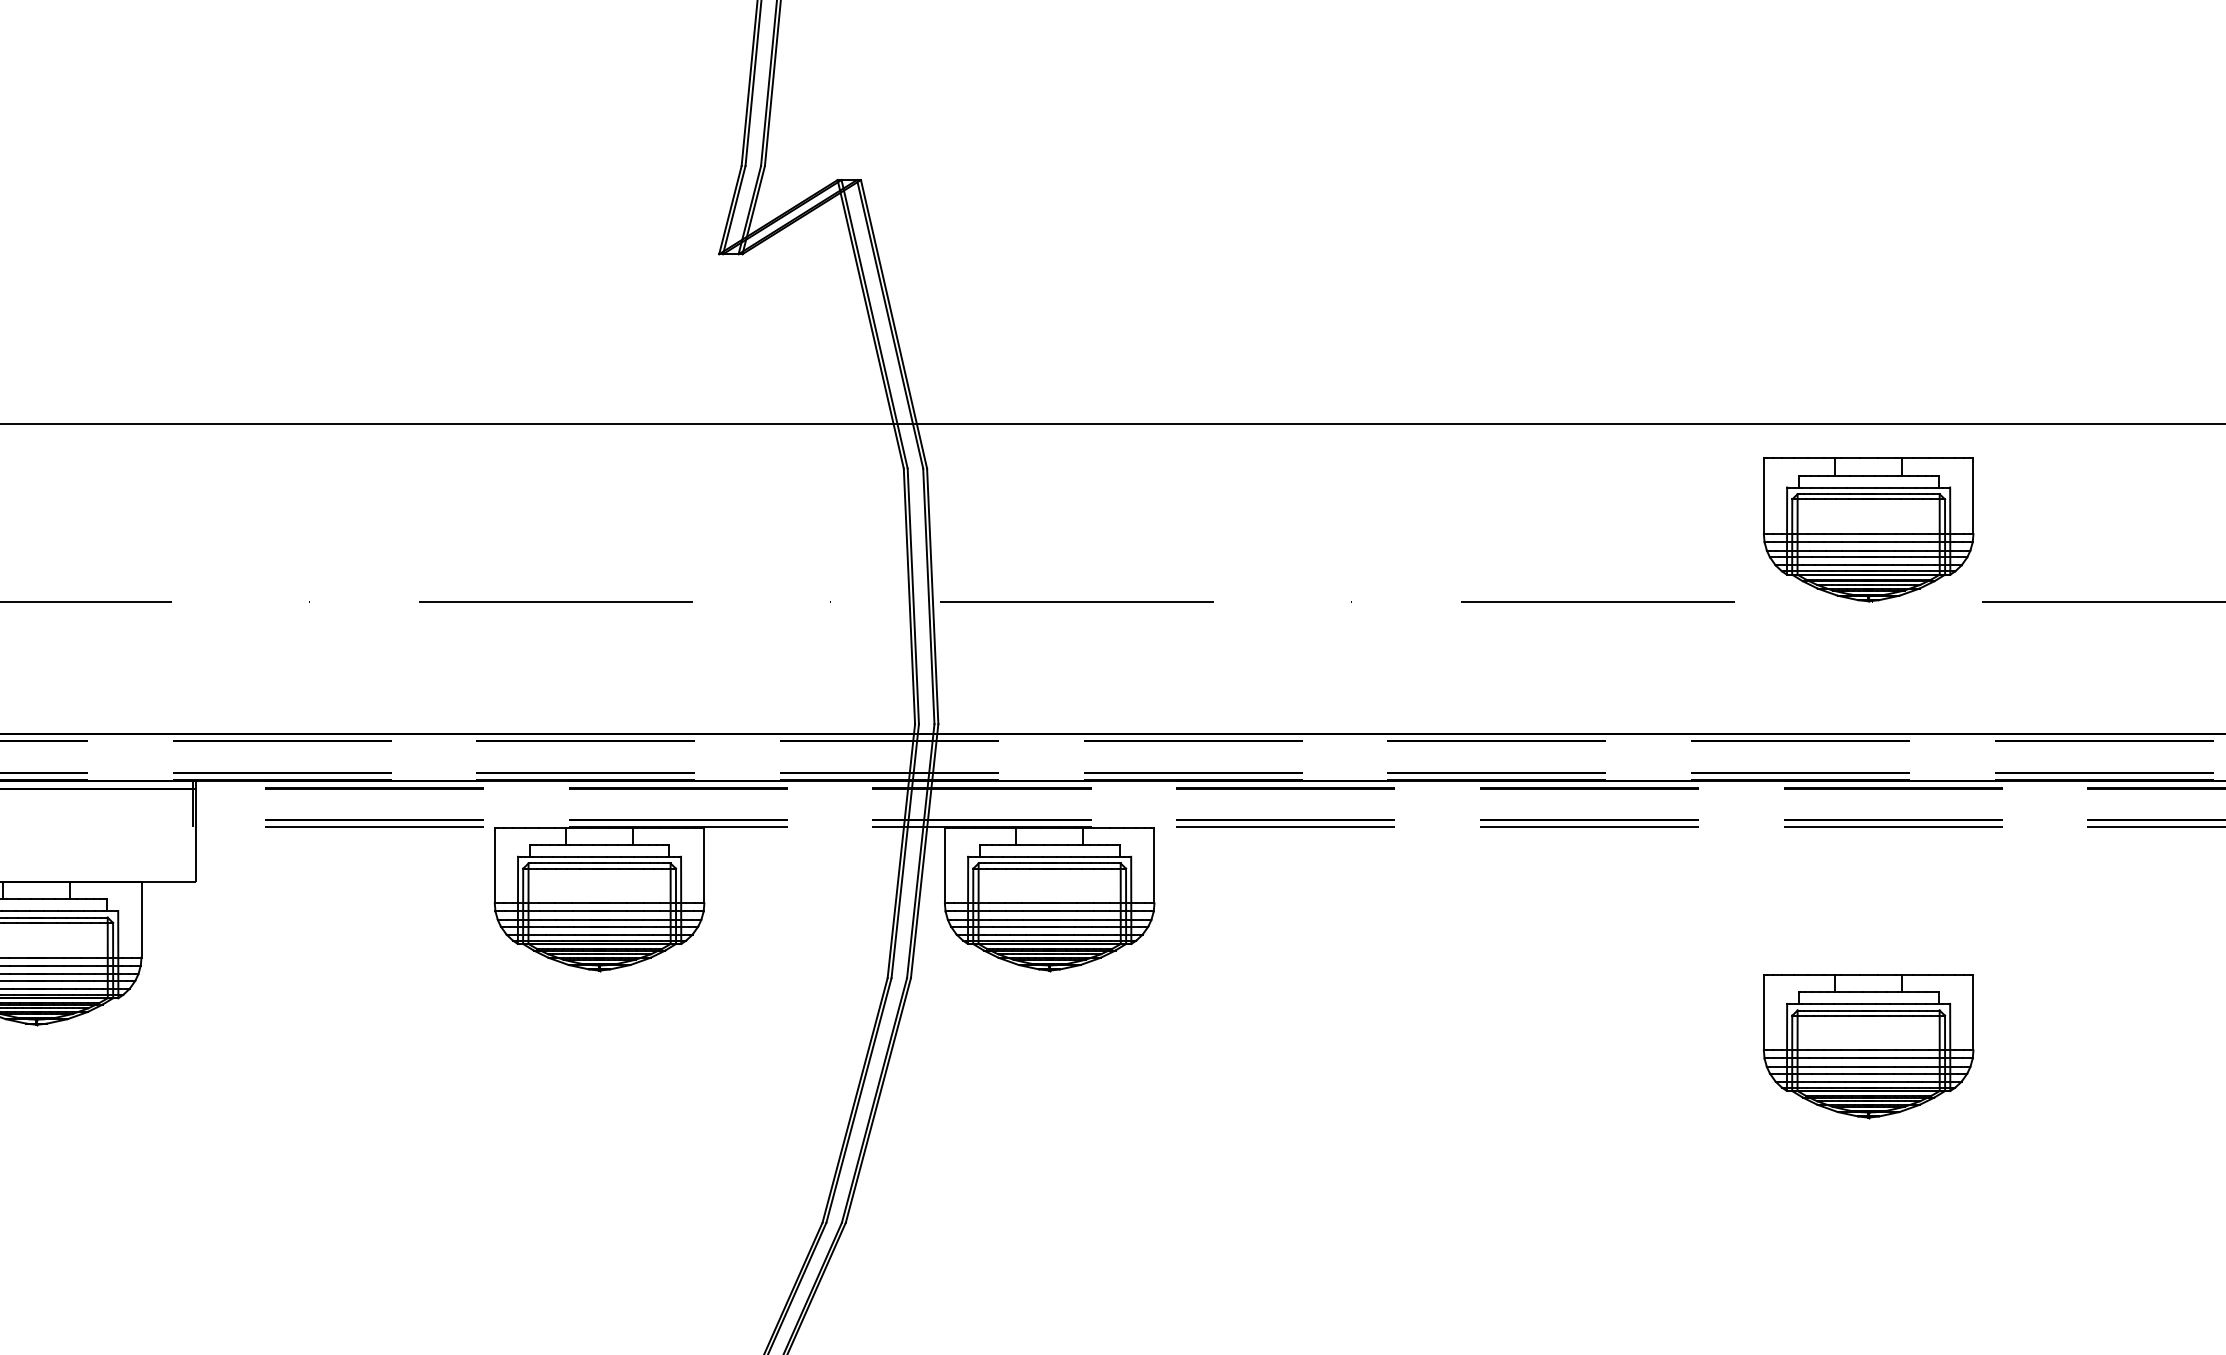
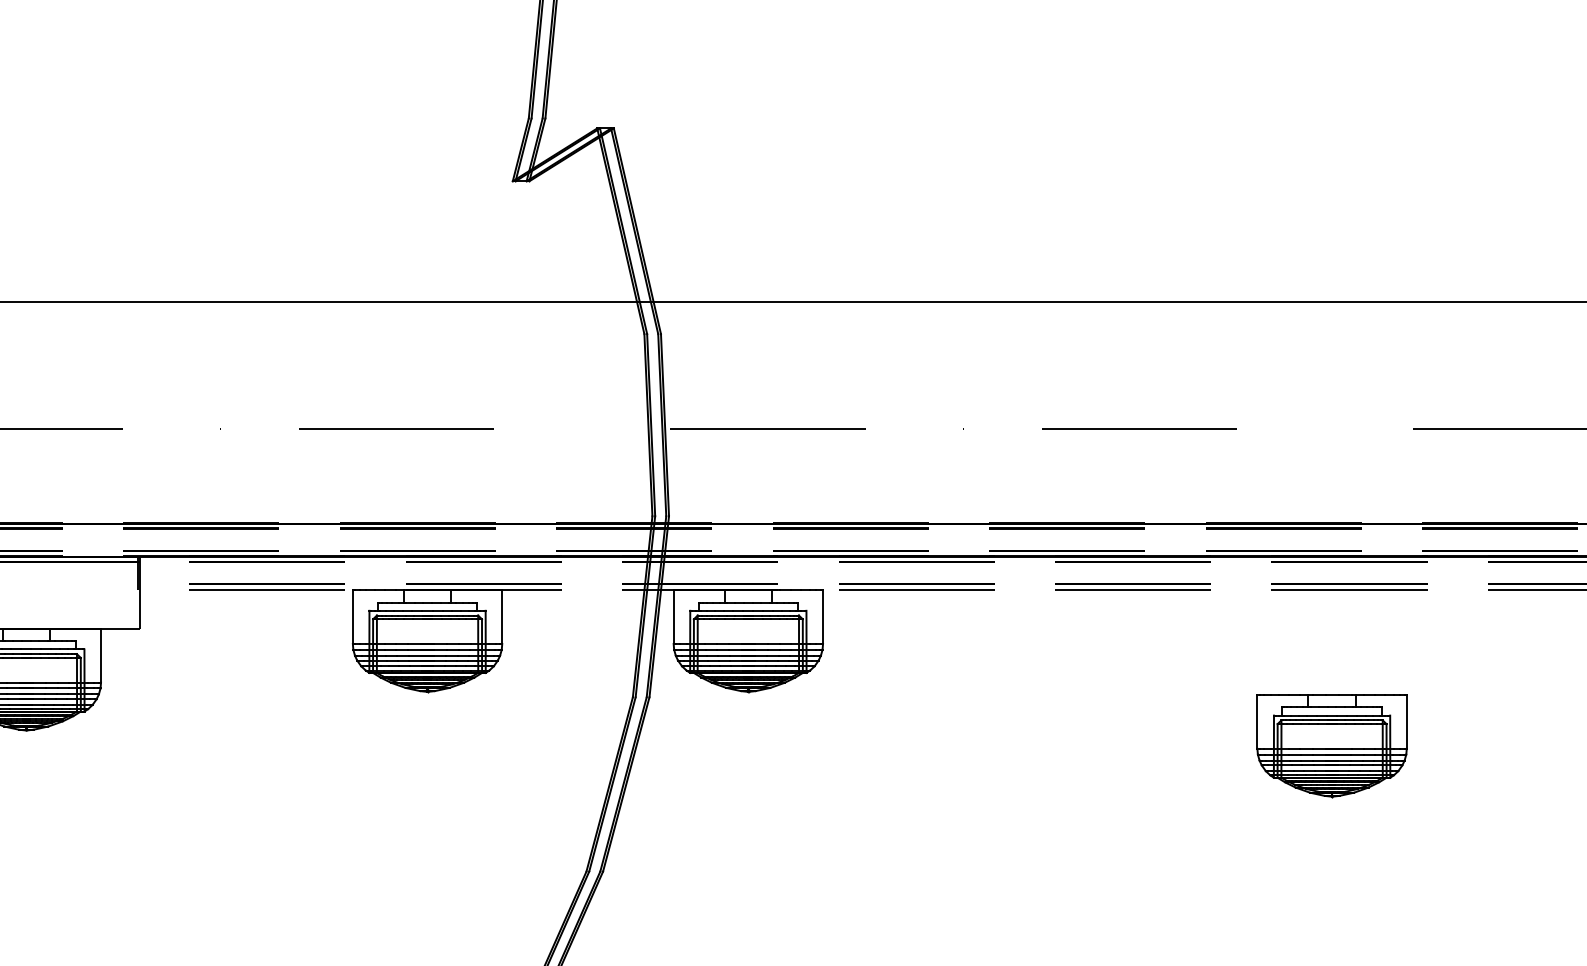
part: (1867, 530) -> (1331, 378), removed

